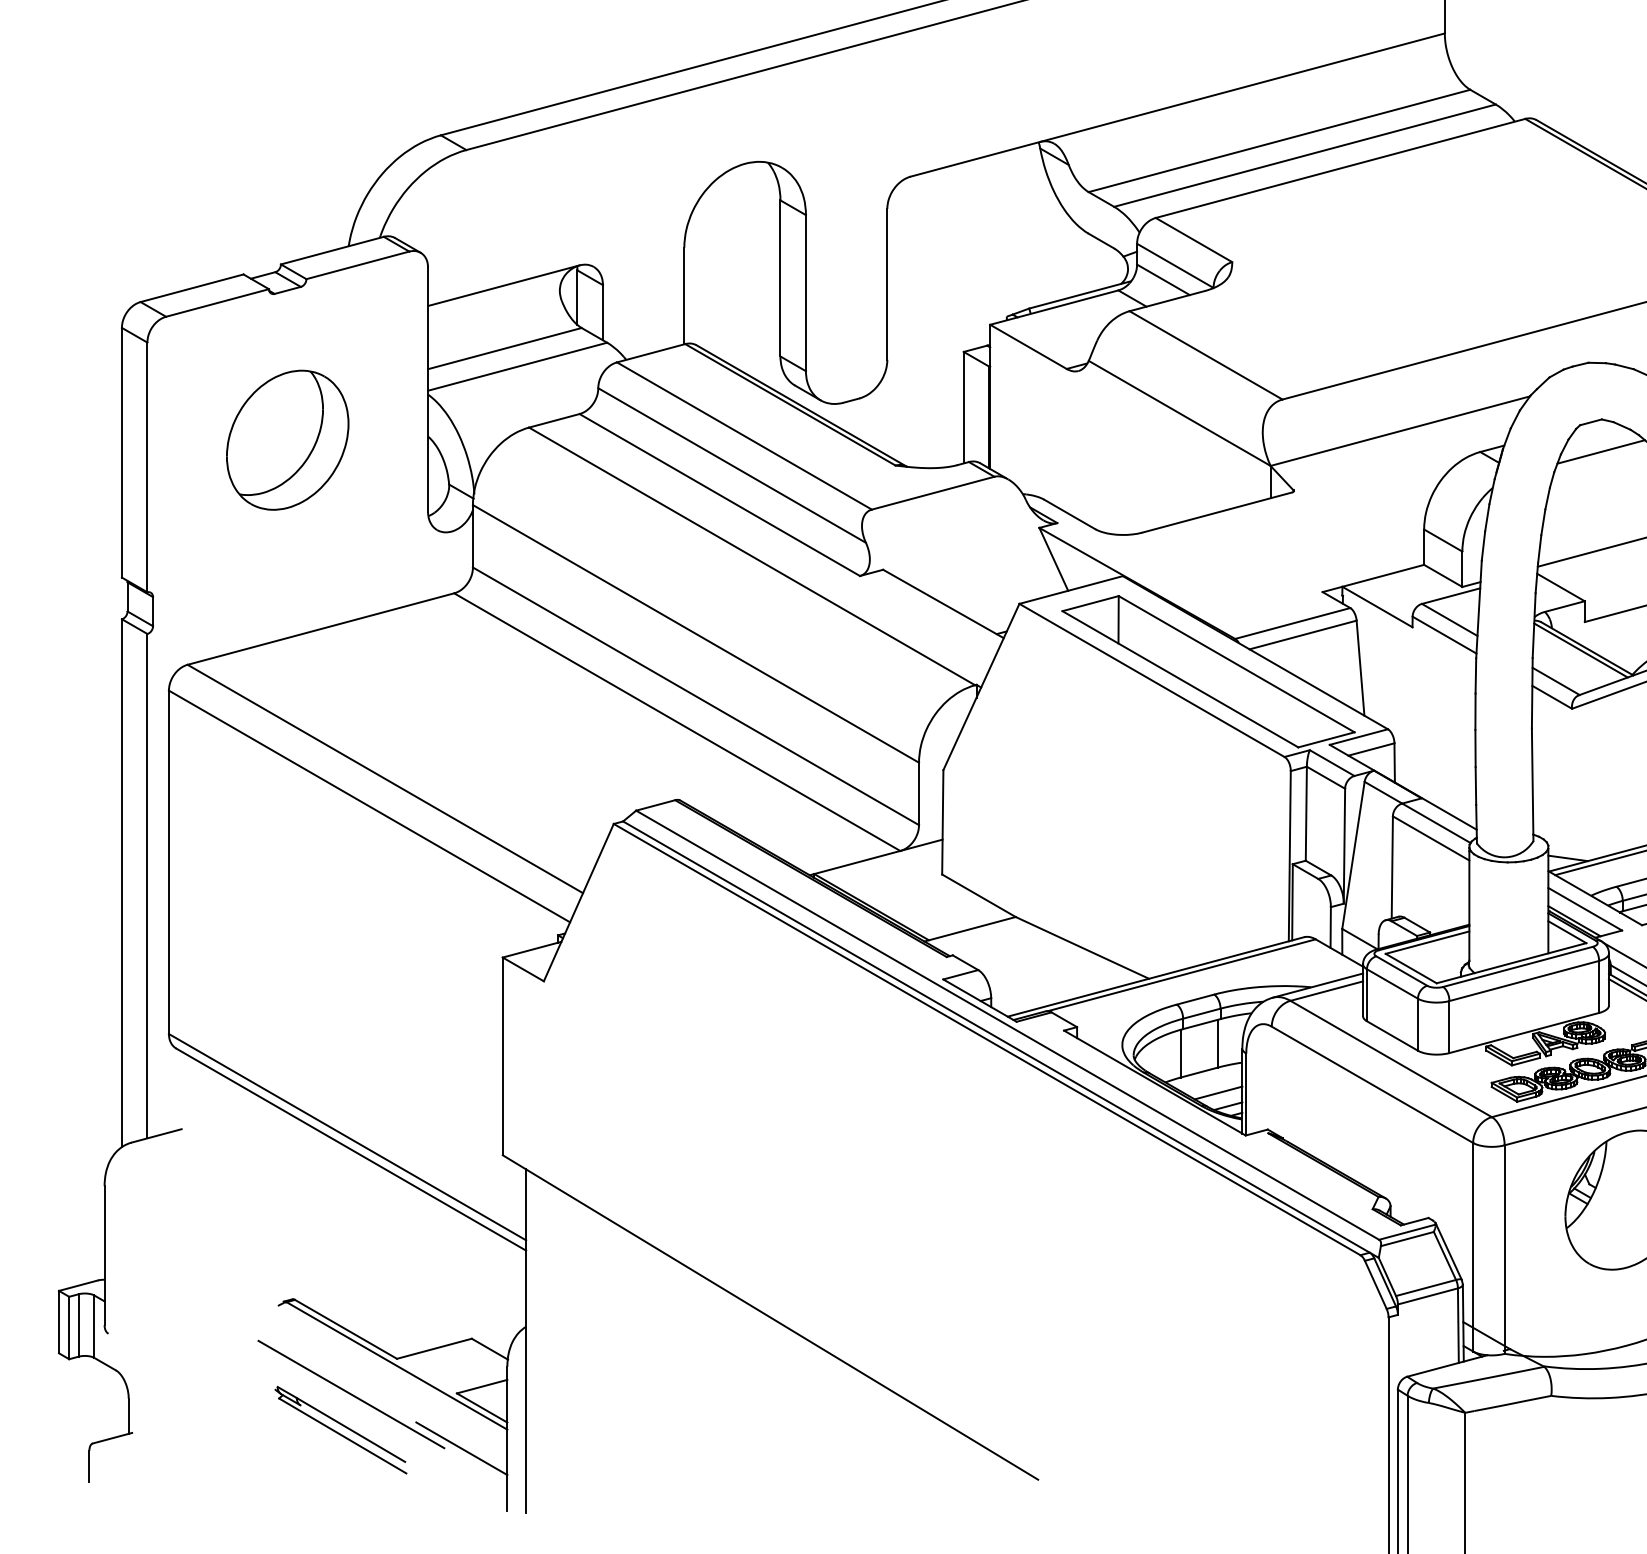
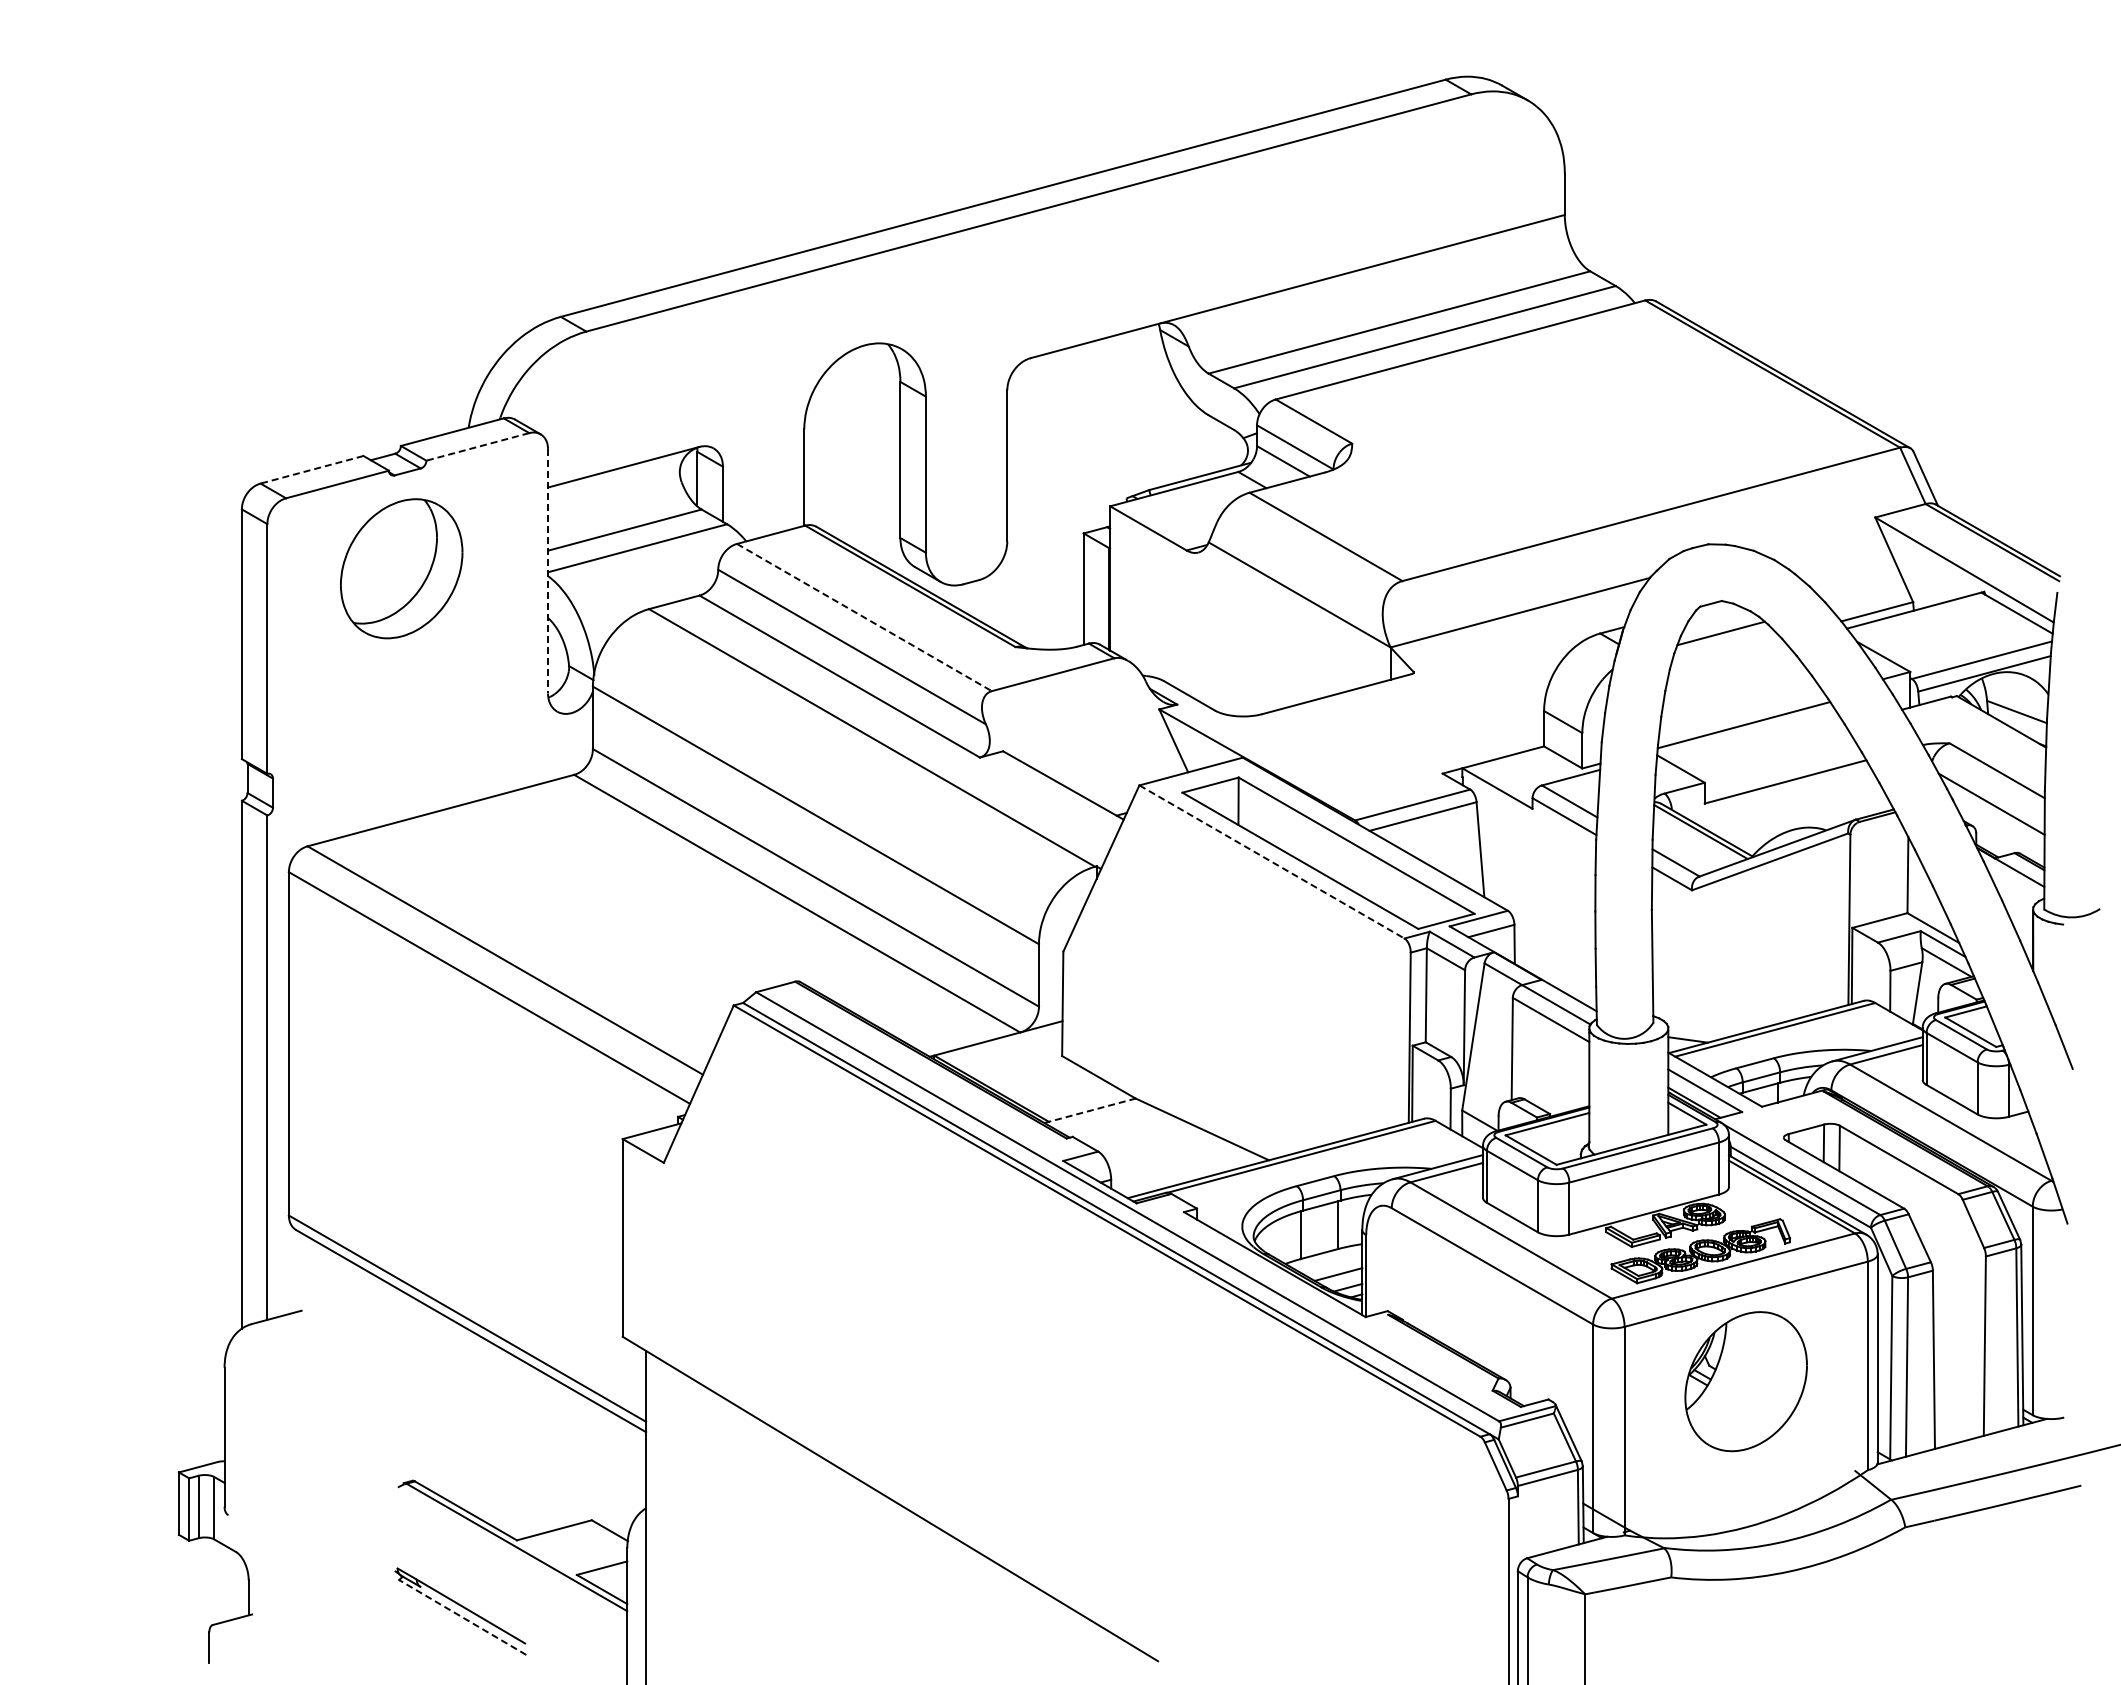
line: (357, 265) -> (477, 447), solid -> dashed
line: (191, 287) -> (311, 469), solid -> dashed
line: (428, 389) -> (548, 571), solid -> dashed
line: (744, 435) -> (864, 617), solid -> dashed
part: (287, 439) -> (401, 568), moved
line: (1152, 680) -> (1272, 862), solid -> dashed
line: (970, 928) -> (1090, 1110), solid -> dashed
line: (351, 1393) -> (471, 1575), removed
line: (342, 1435) -> (462, 1617), solid -> dashed
line: (461, 1448) -> (581, 1630), removed

